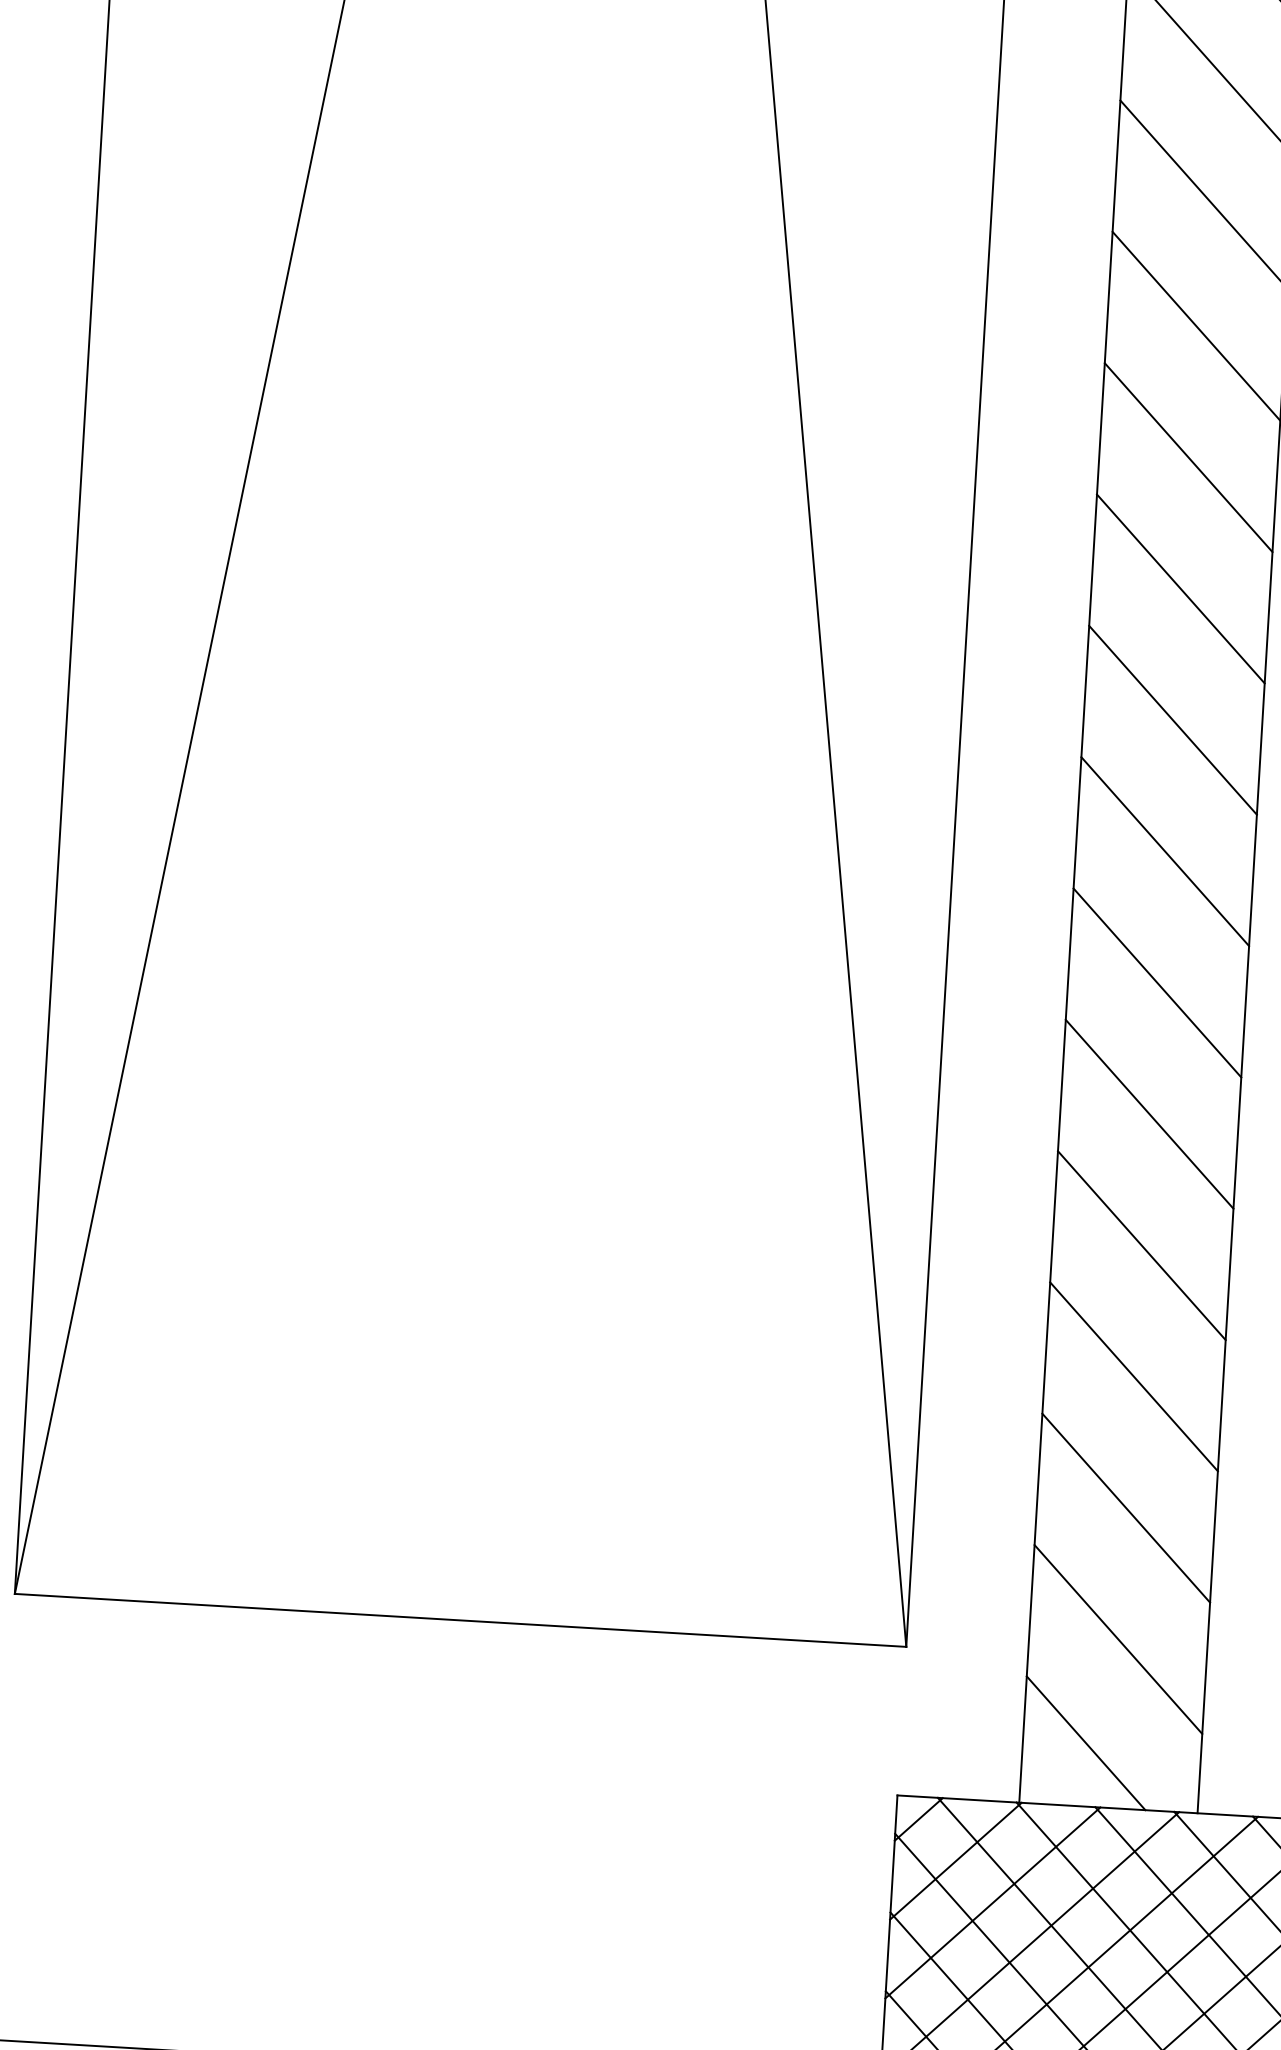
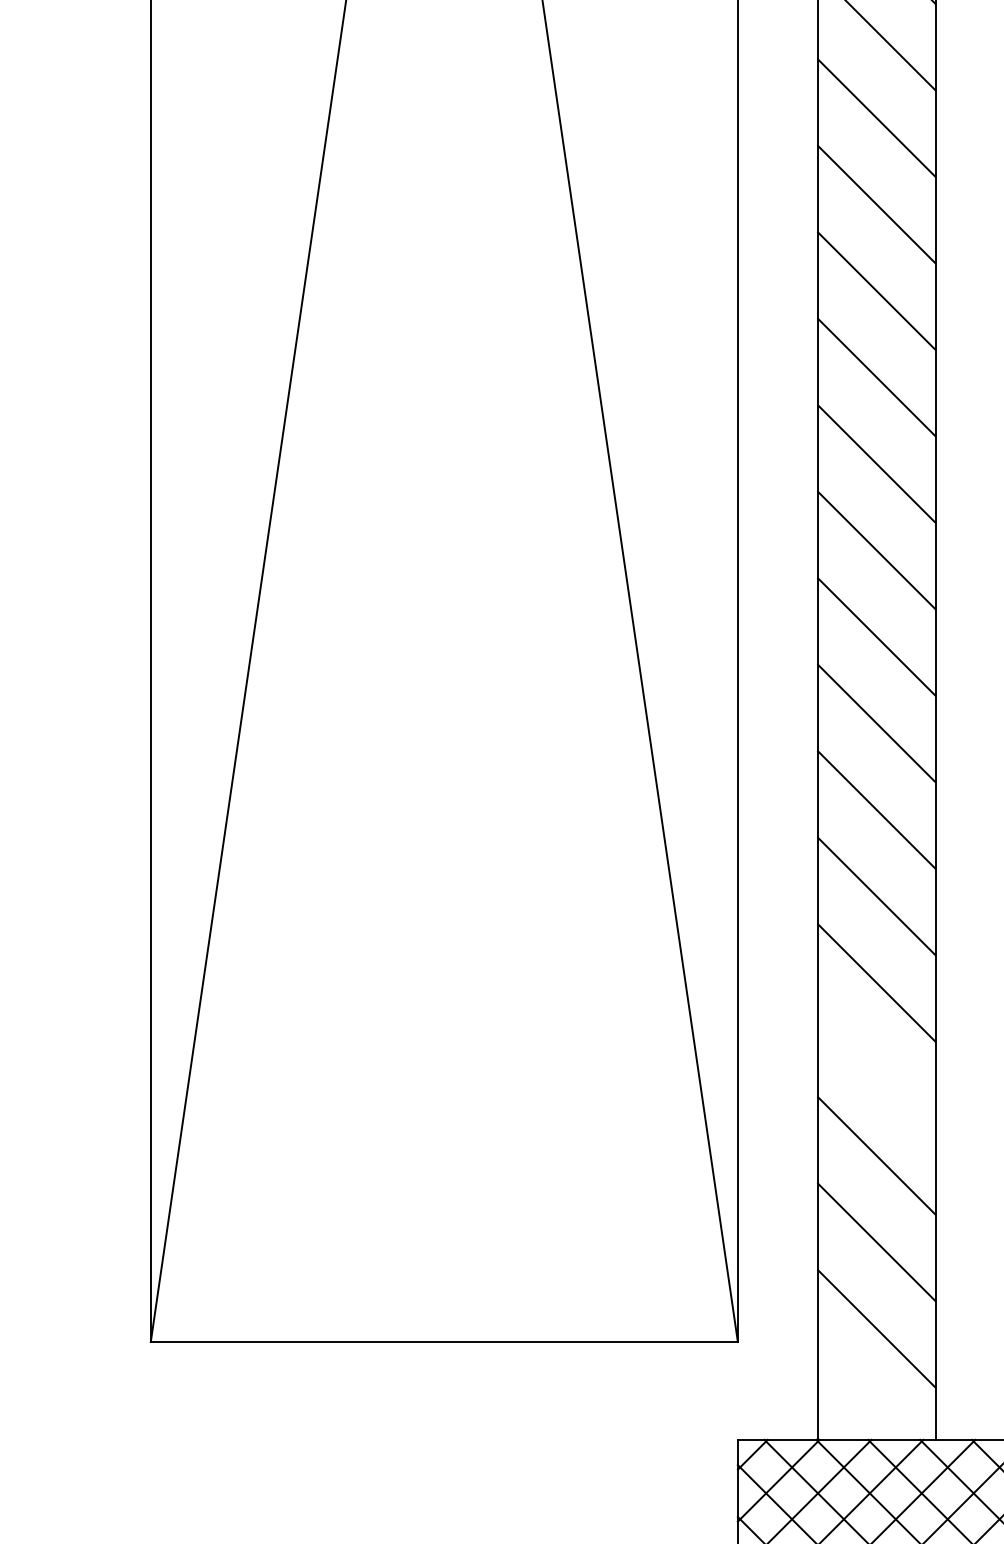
line: (1141, 1245) -> (876, 1069), removed
line: (1085, 1742) -> (859, 1397), removed

